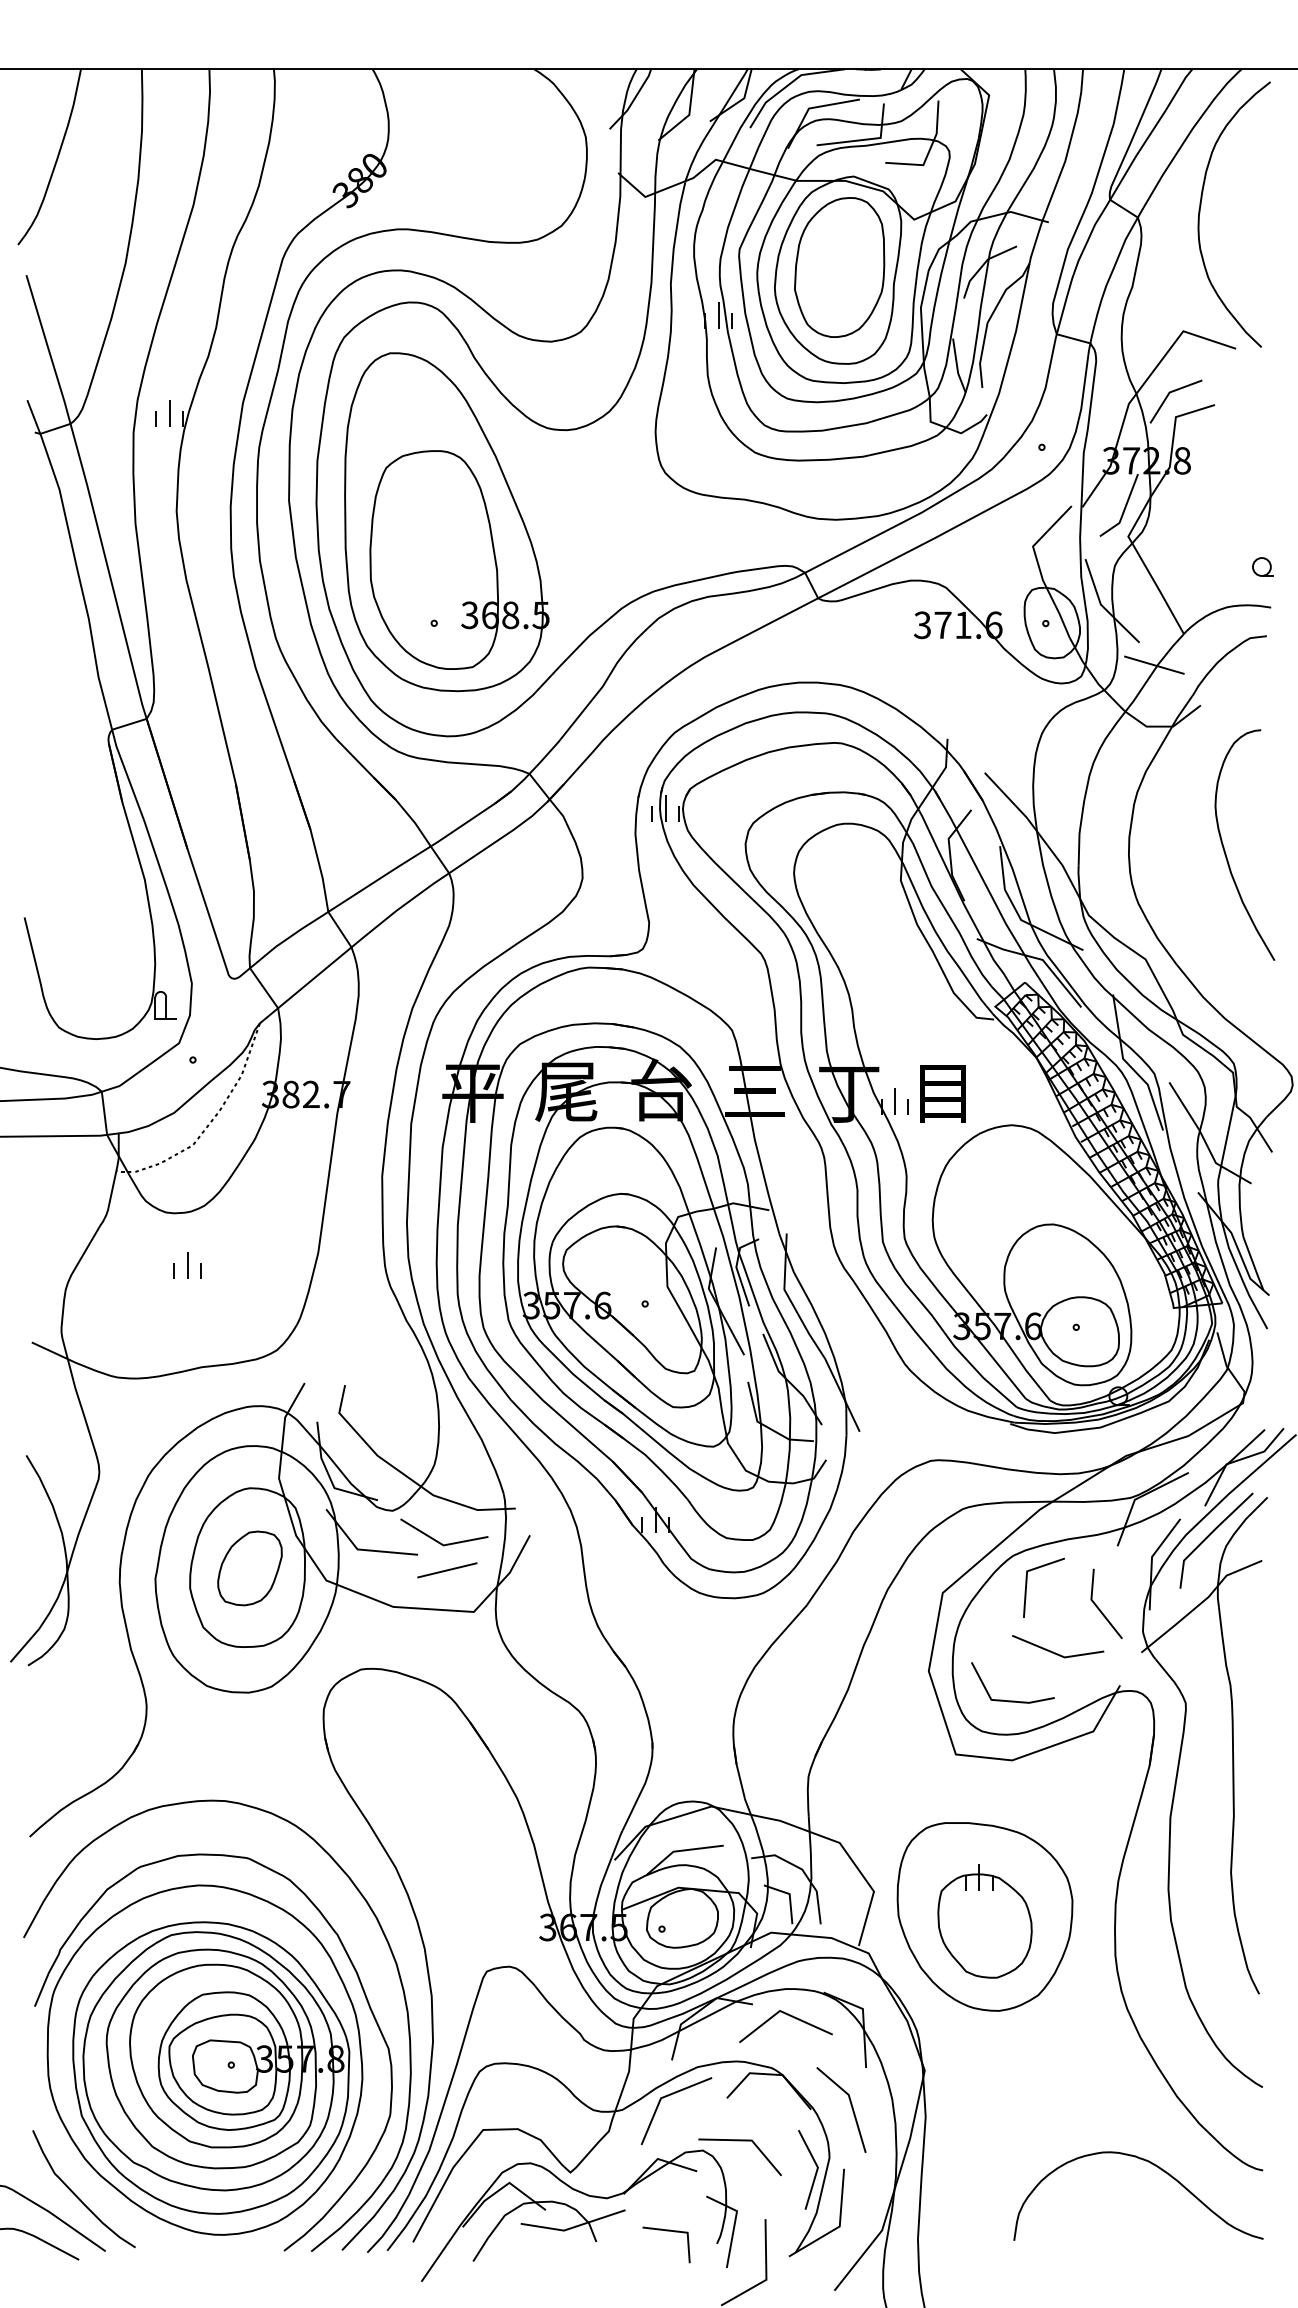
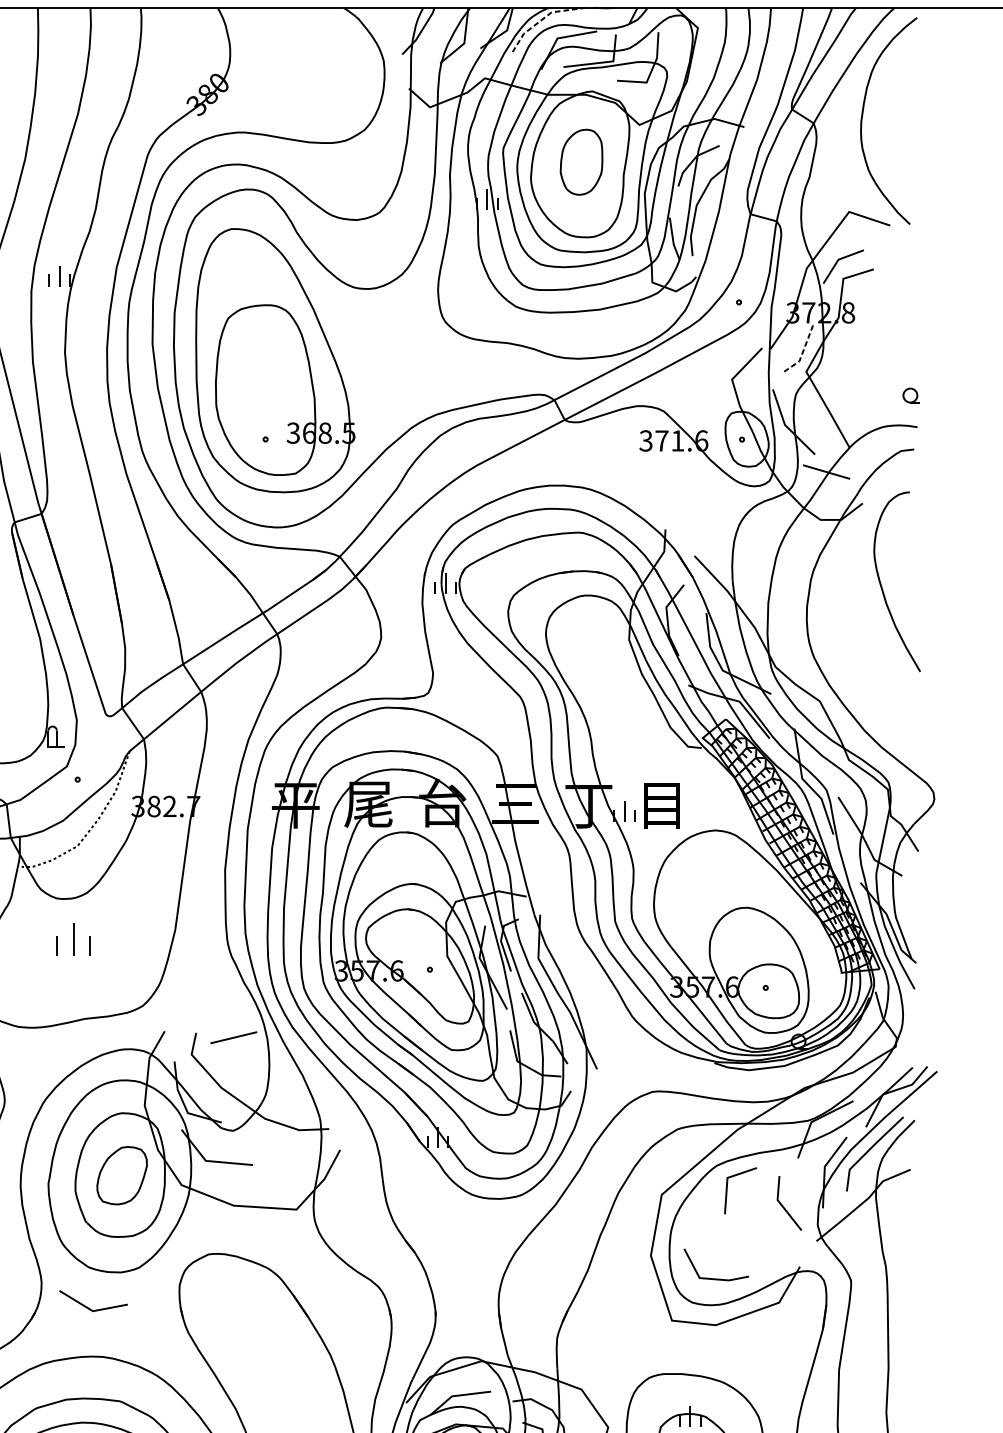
line: (788, 84) -> (541, 19), solid -> dashed
part: (839, 267) -> (581, 162), size x0.6
line: (1124, 510) -> (803, 351), solid -> dashed
curve: (1225, 850) -> (882, 586), moved
part: (187, 1265) -> (73, 939), size x1.6
line: (439, 1541) -> (89, 1308), moved
line: (447, 1570) -> (233, 1037), moved
line: (1055, 1652) -> (749, 1241), removed

